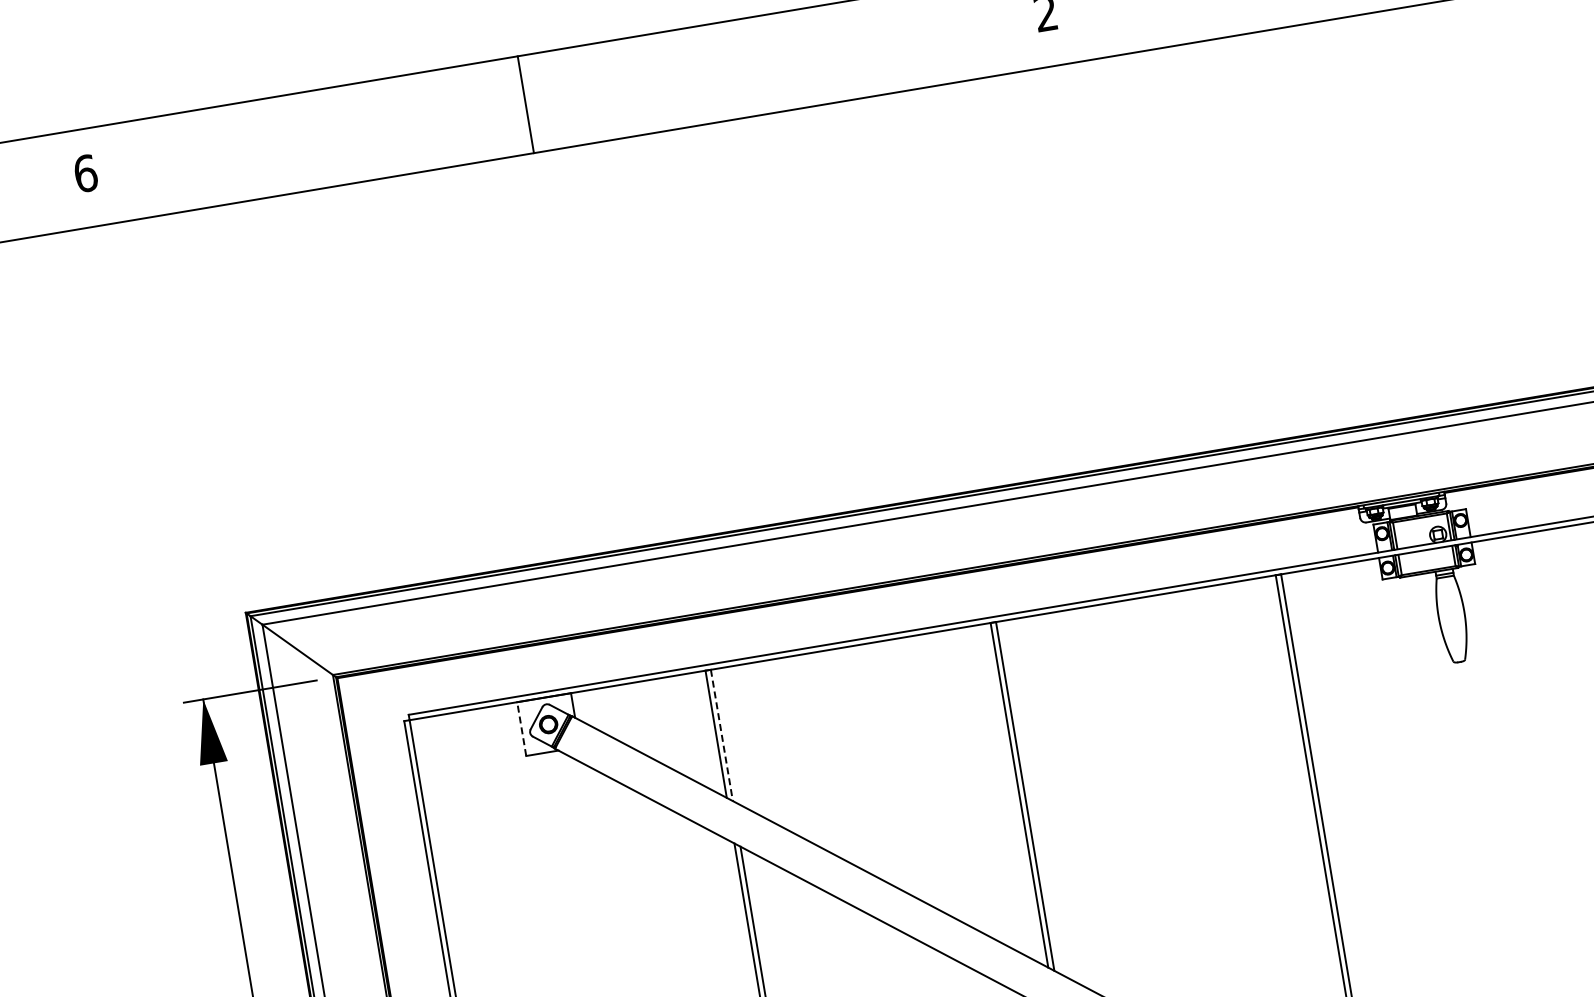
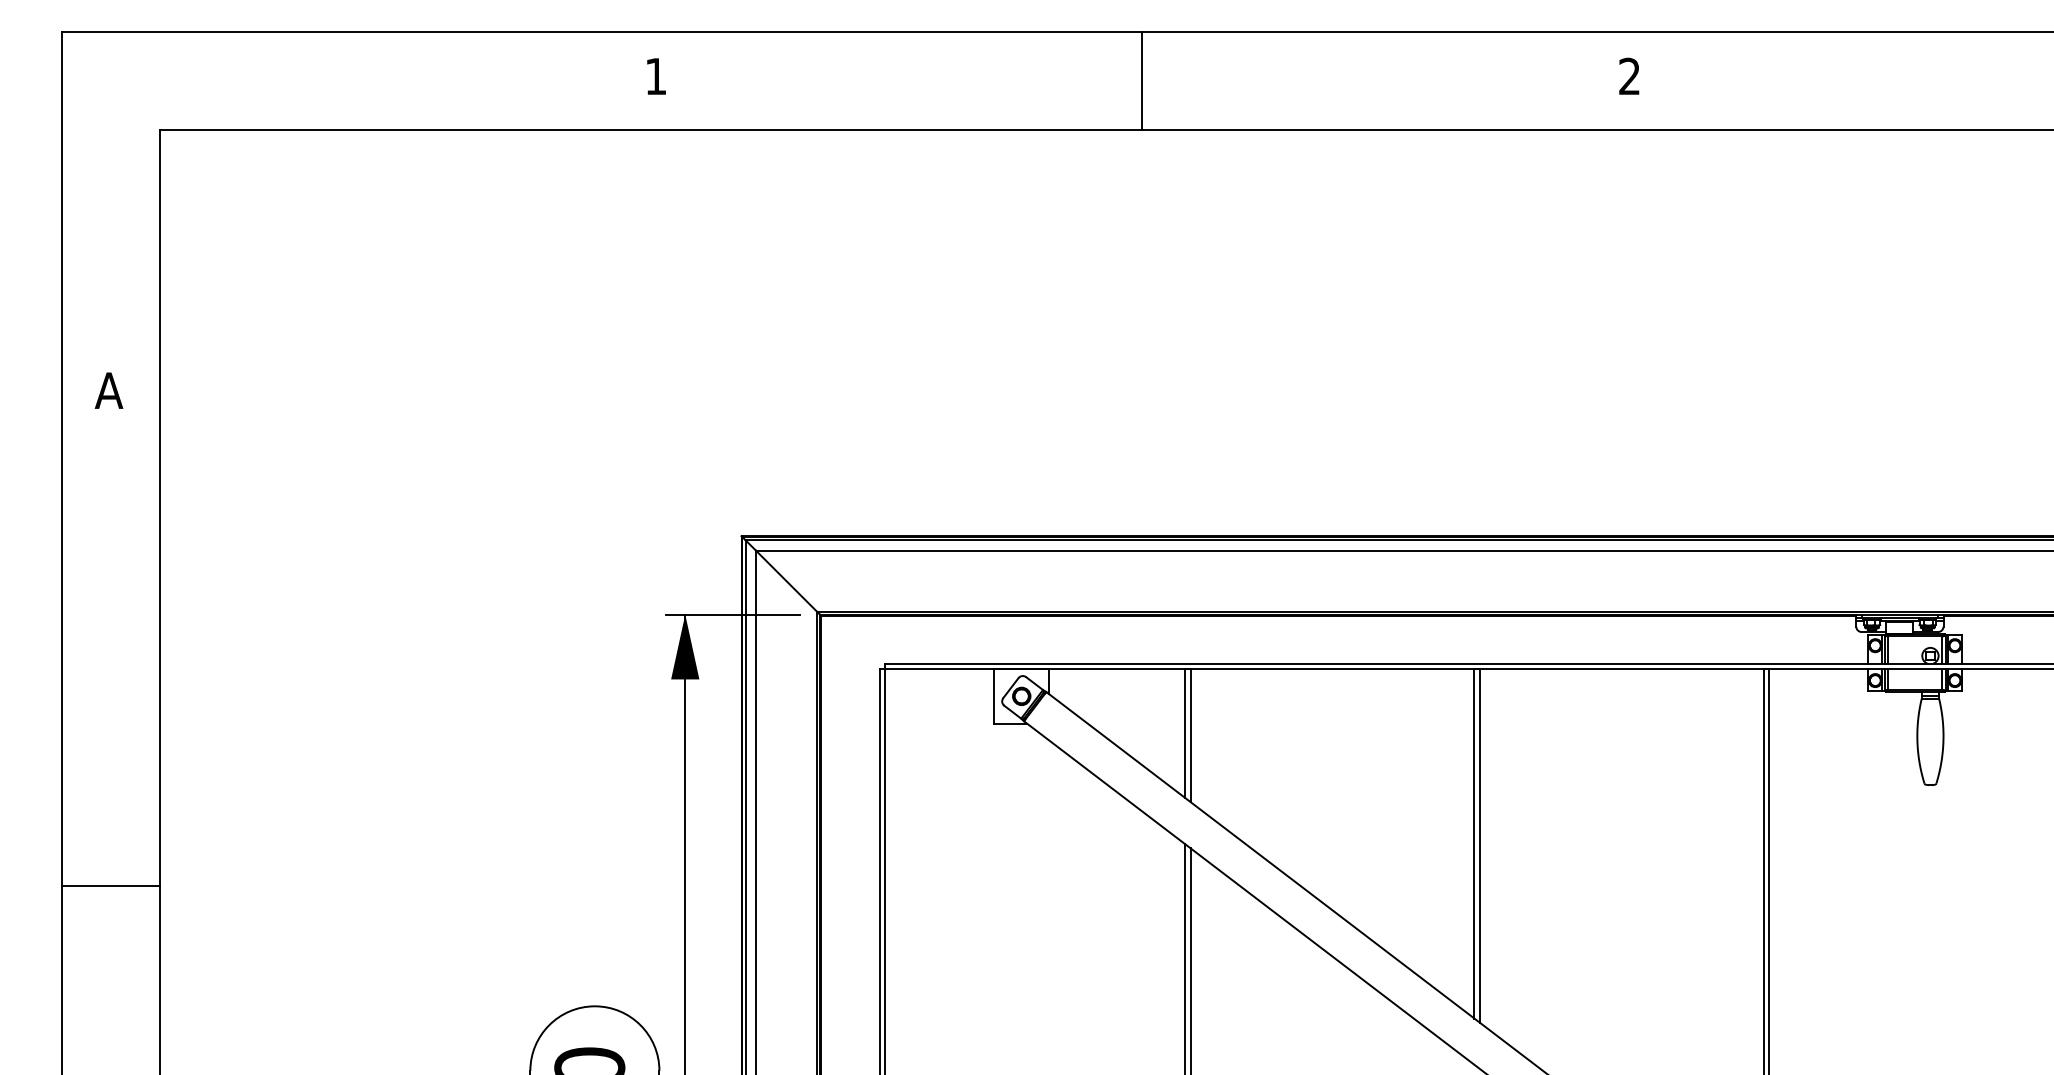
line: (525, 104) -> (1141, 81), moved
text: (86, 173) -> (656, 76), 6 -> 1
line: (521, 728) -> (994, 695), dashed -> solid
line: (721, 735) -> (1190, 735), dashed -> solid

